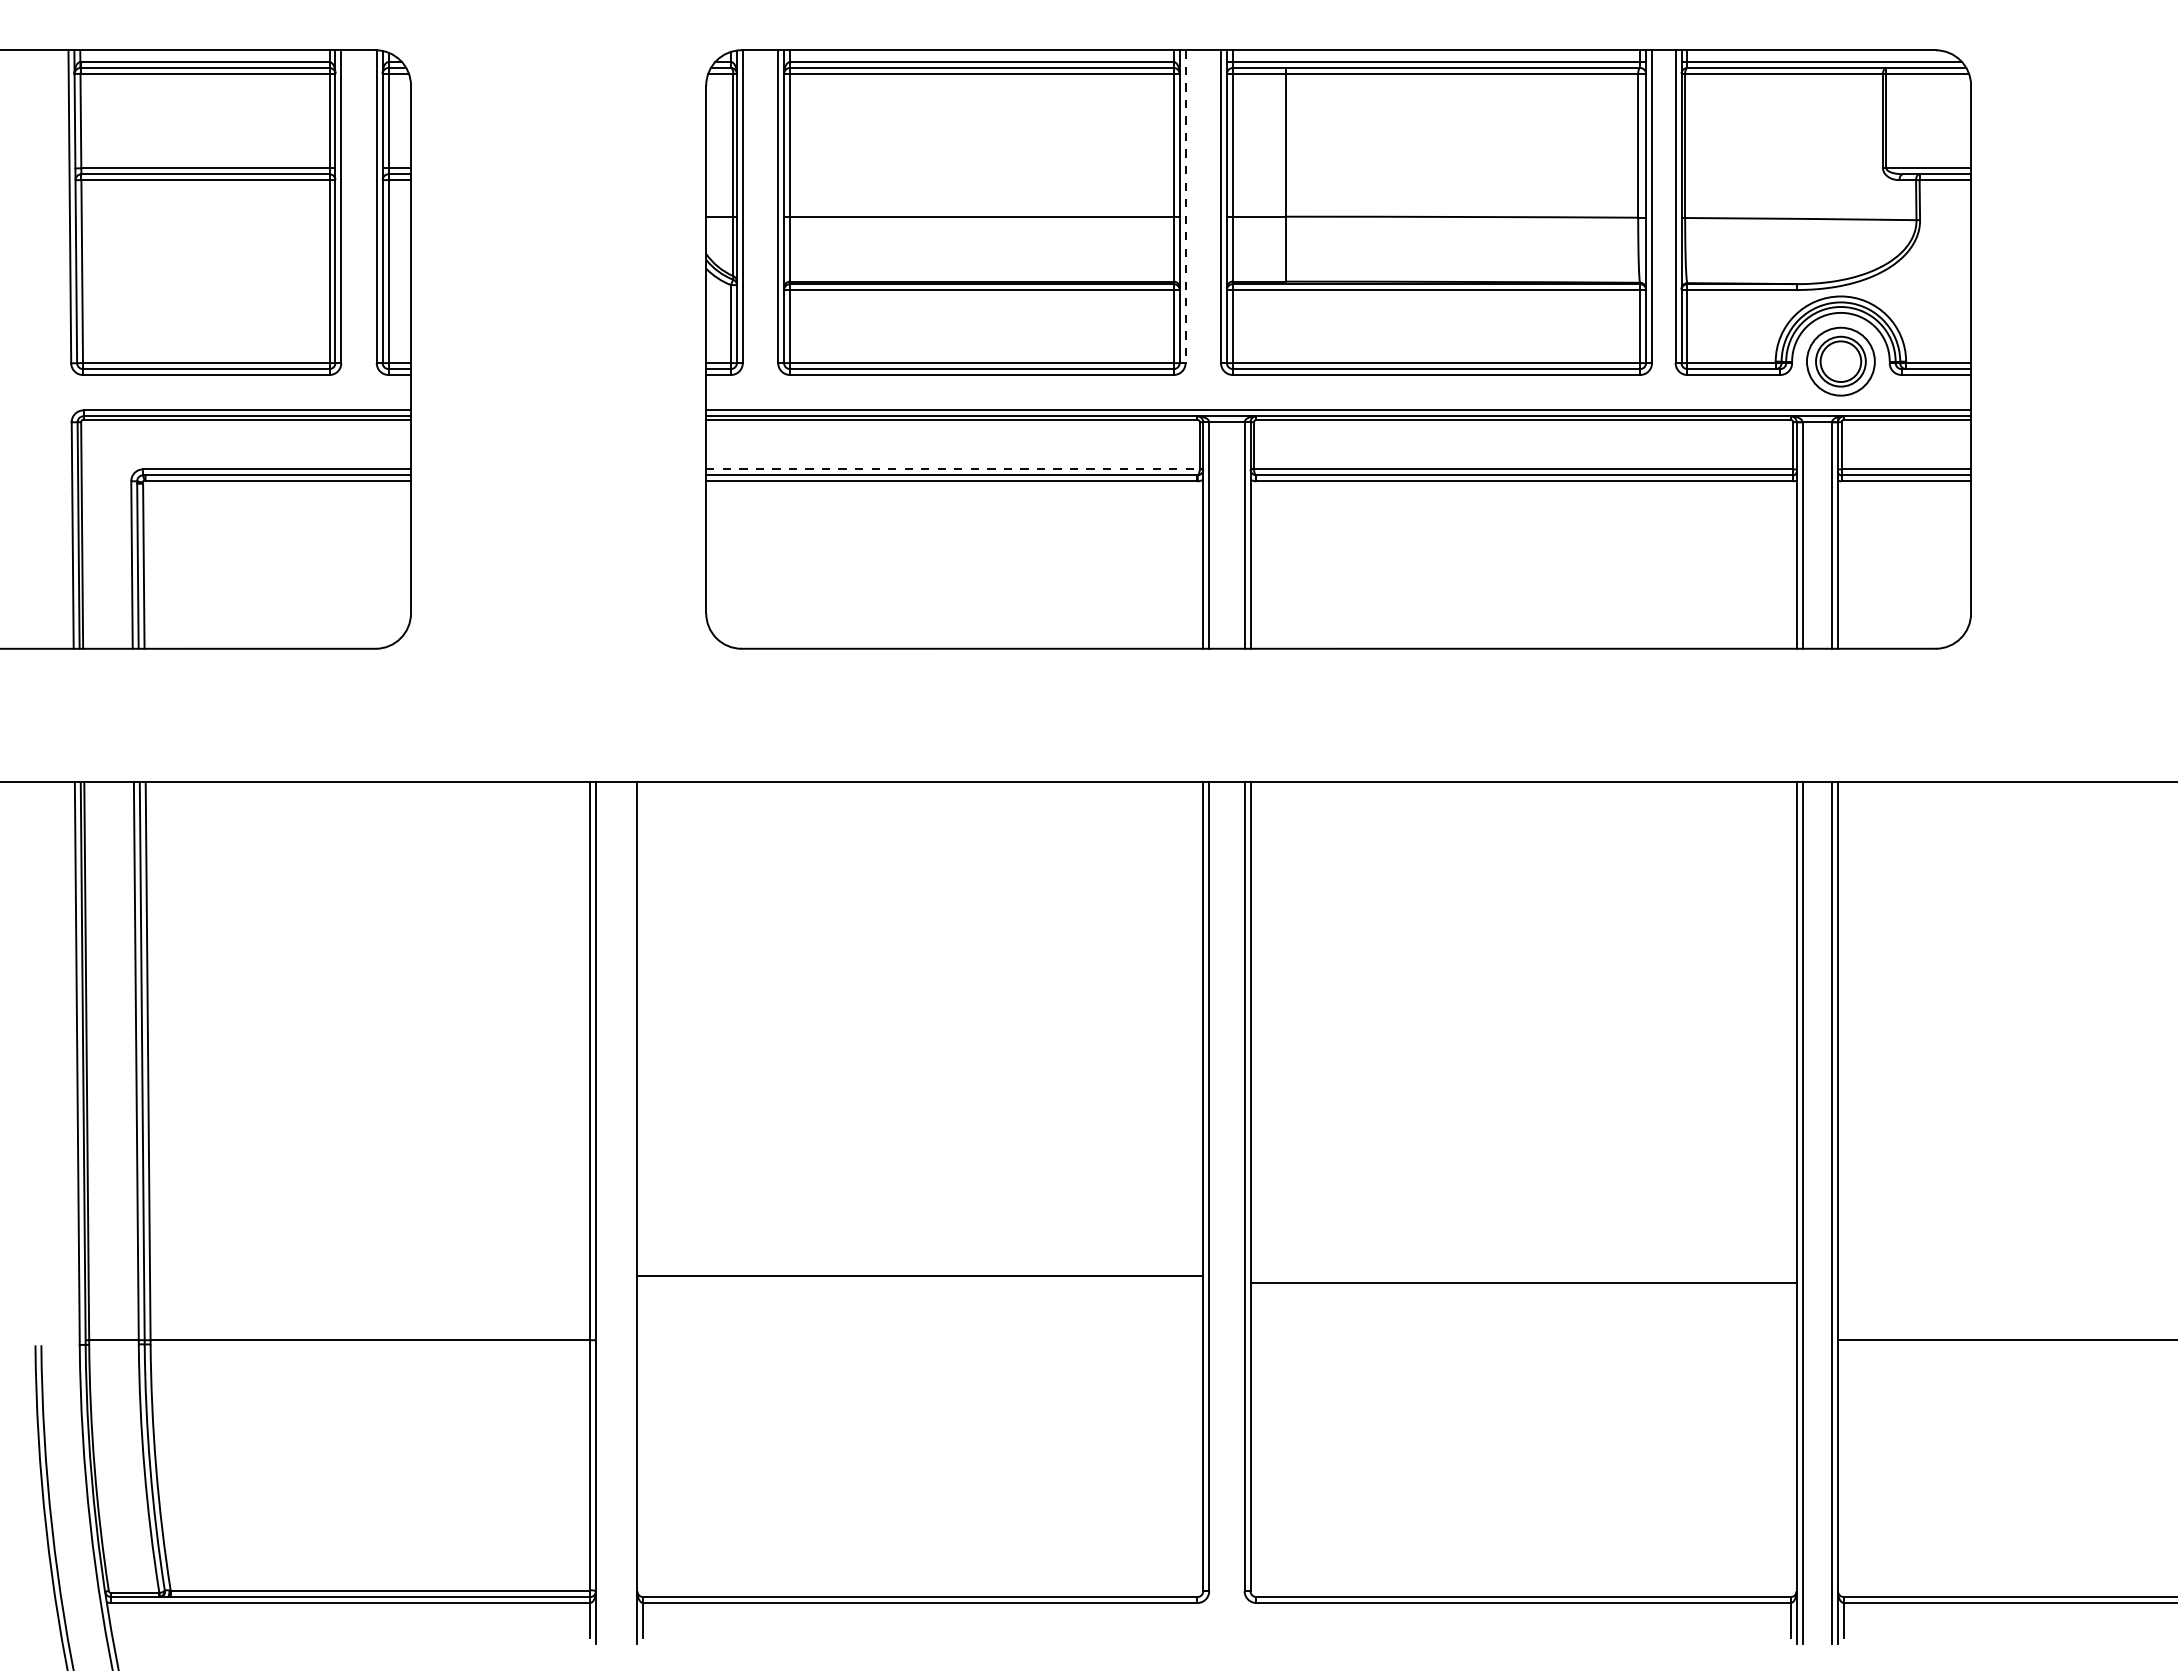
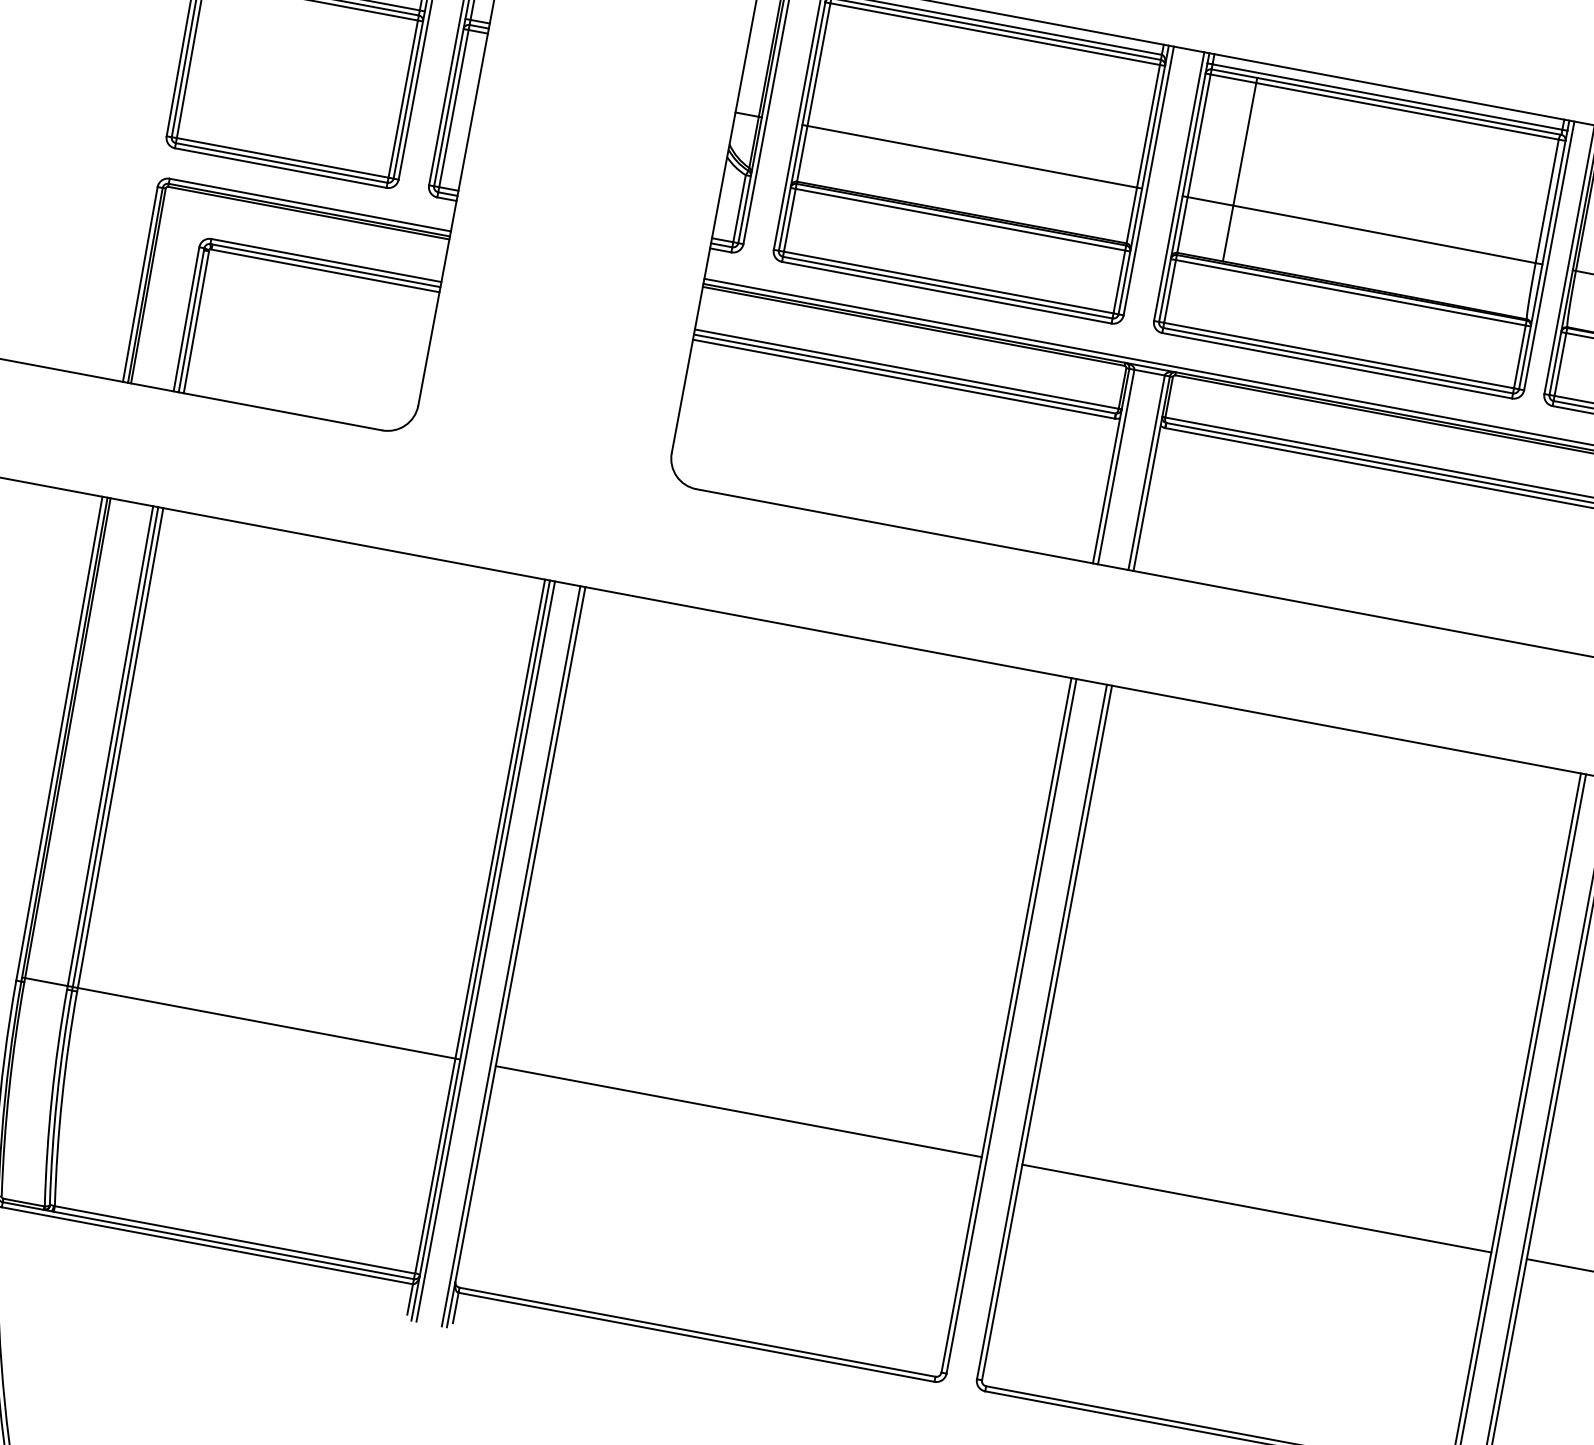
line: (1185, 207) -> (1148, 181), dashed -> solid
line: (952, 469) -> (906, 369), dashed -> solid
line: (601, 1213) -> (485, 951), added
line: (631, 1213) -> (511, 956), added
line: (920, 1276) -> (738, 1111), moved
line: (1523, 1283) -> (1256, 1208), moved

